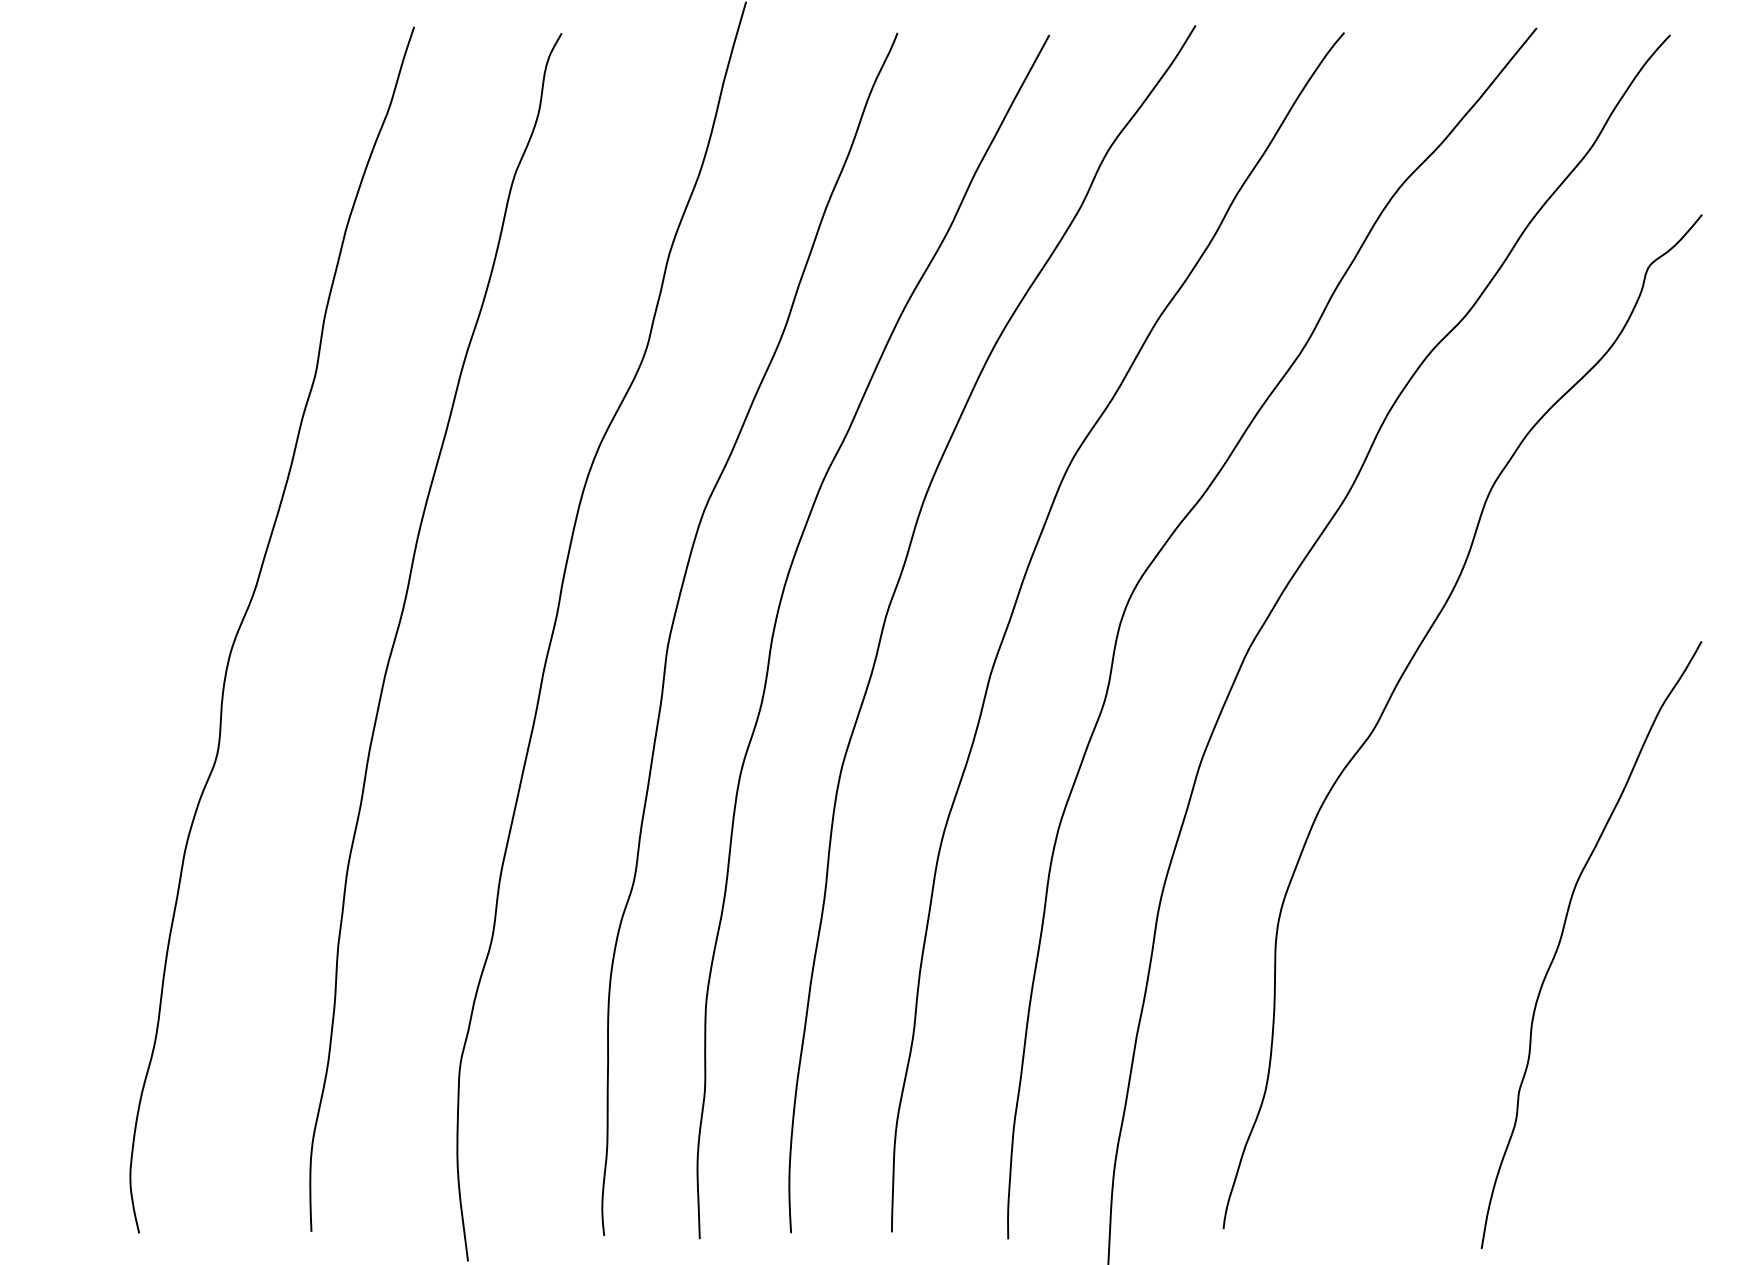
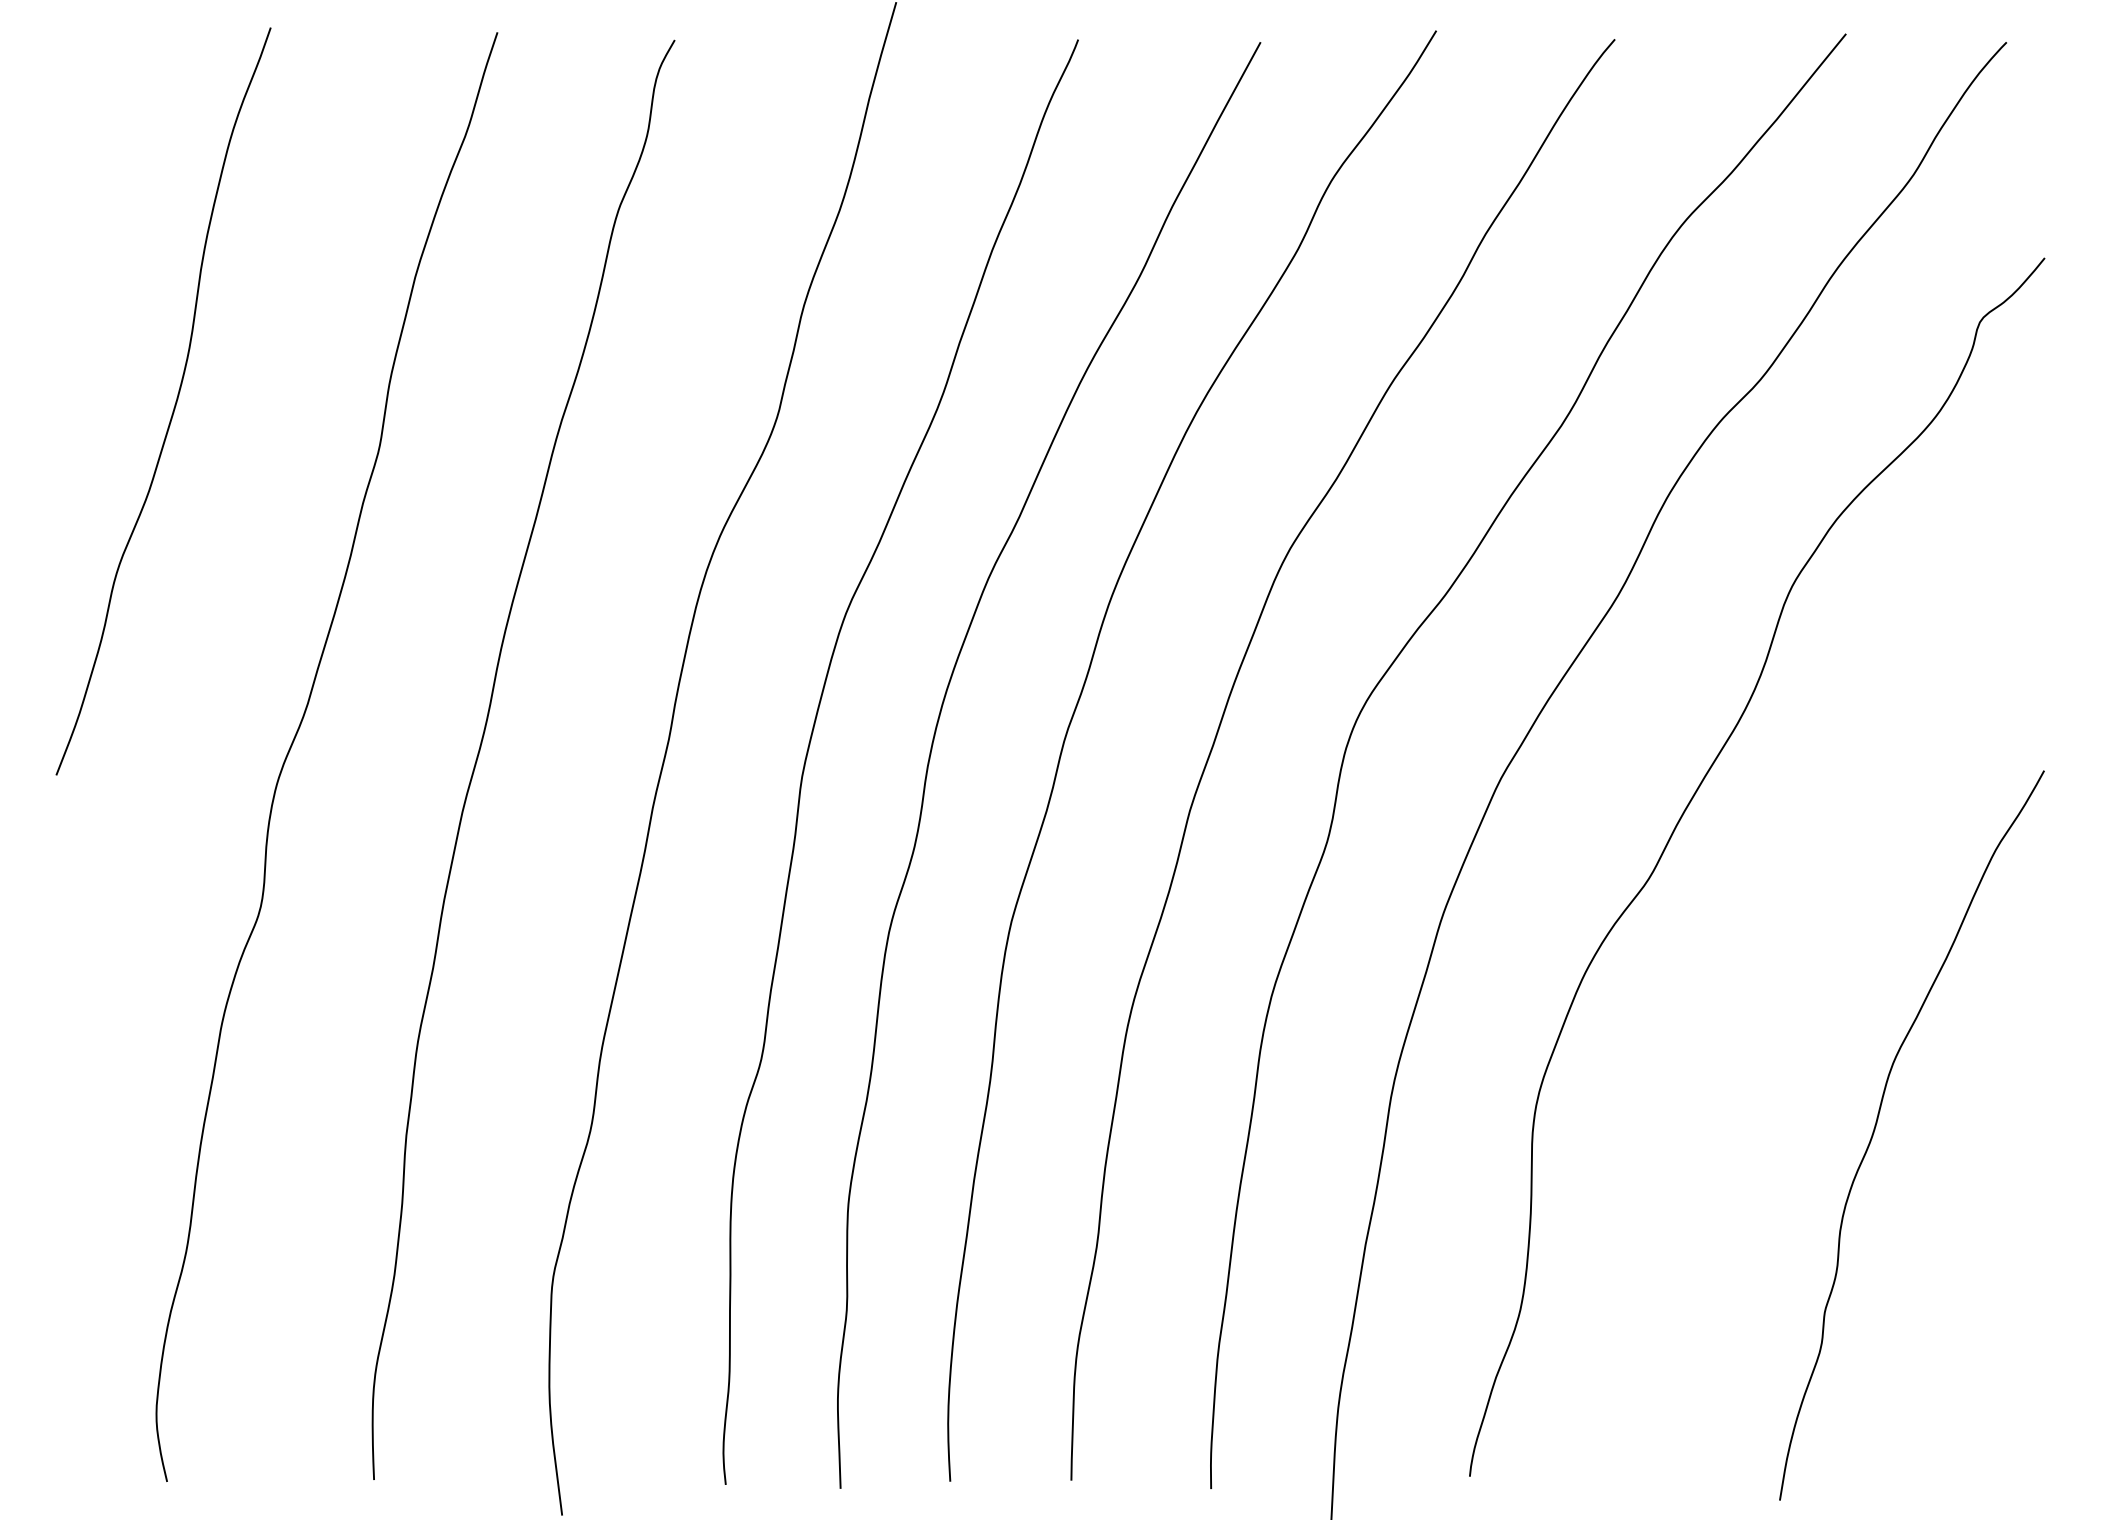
curve: (145, 335) -> (174, 403), added

